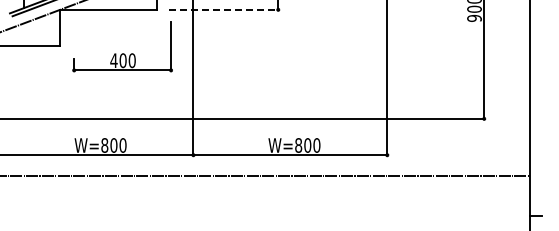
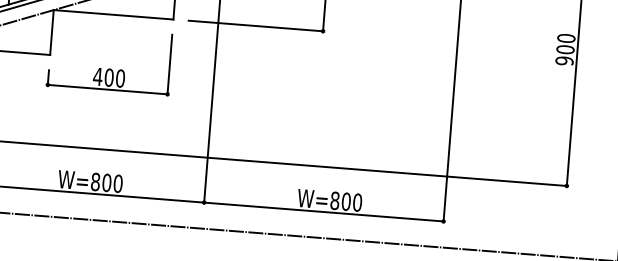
line: (223, 9) -> (255, 25), dashed -> solid
part: (122, 53) -> (109, 68), moved

